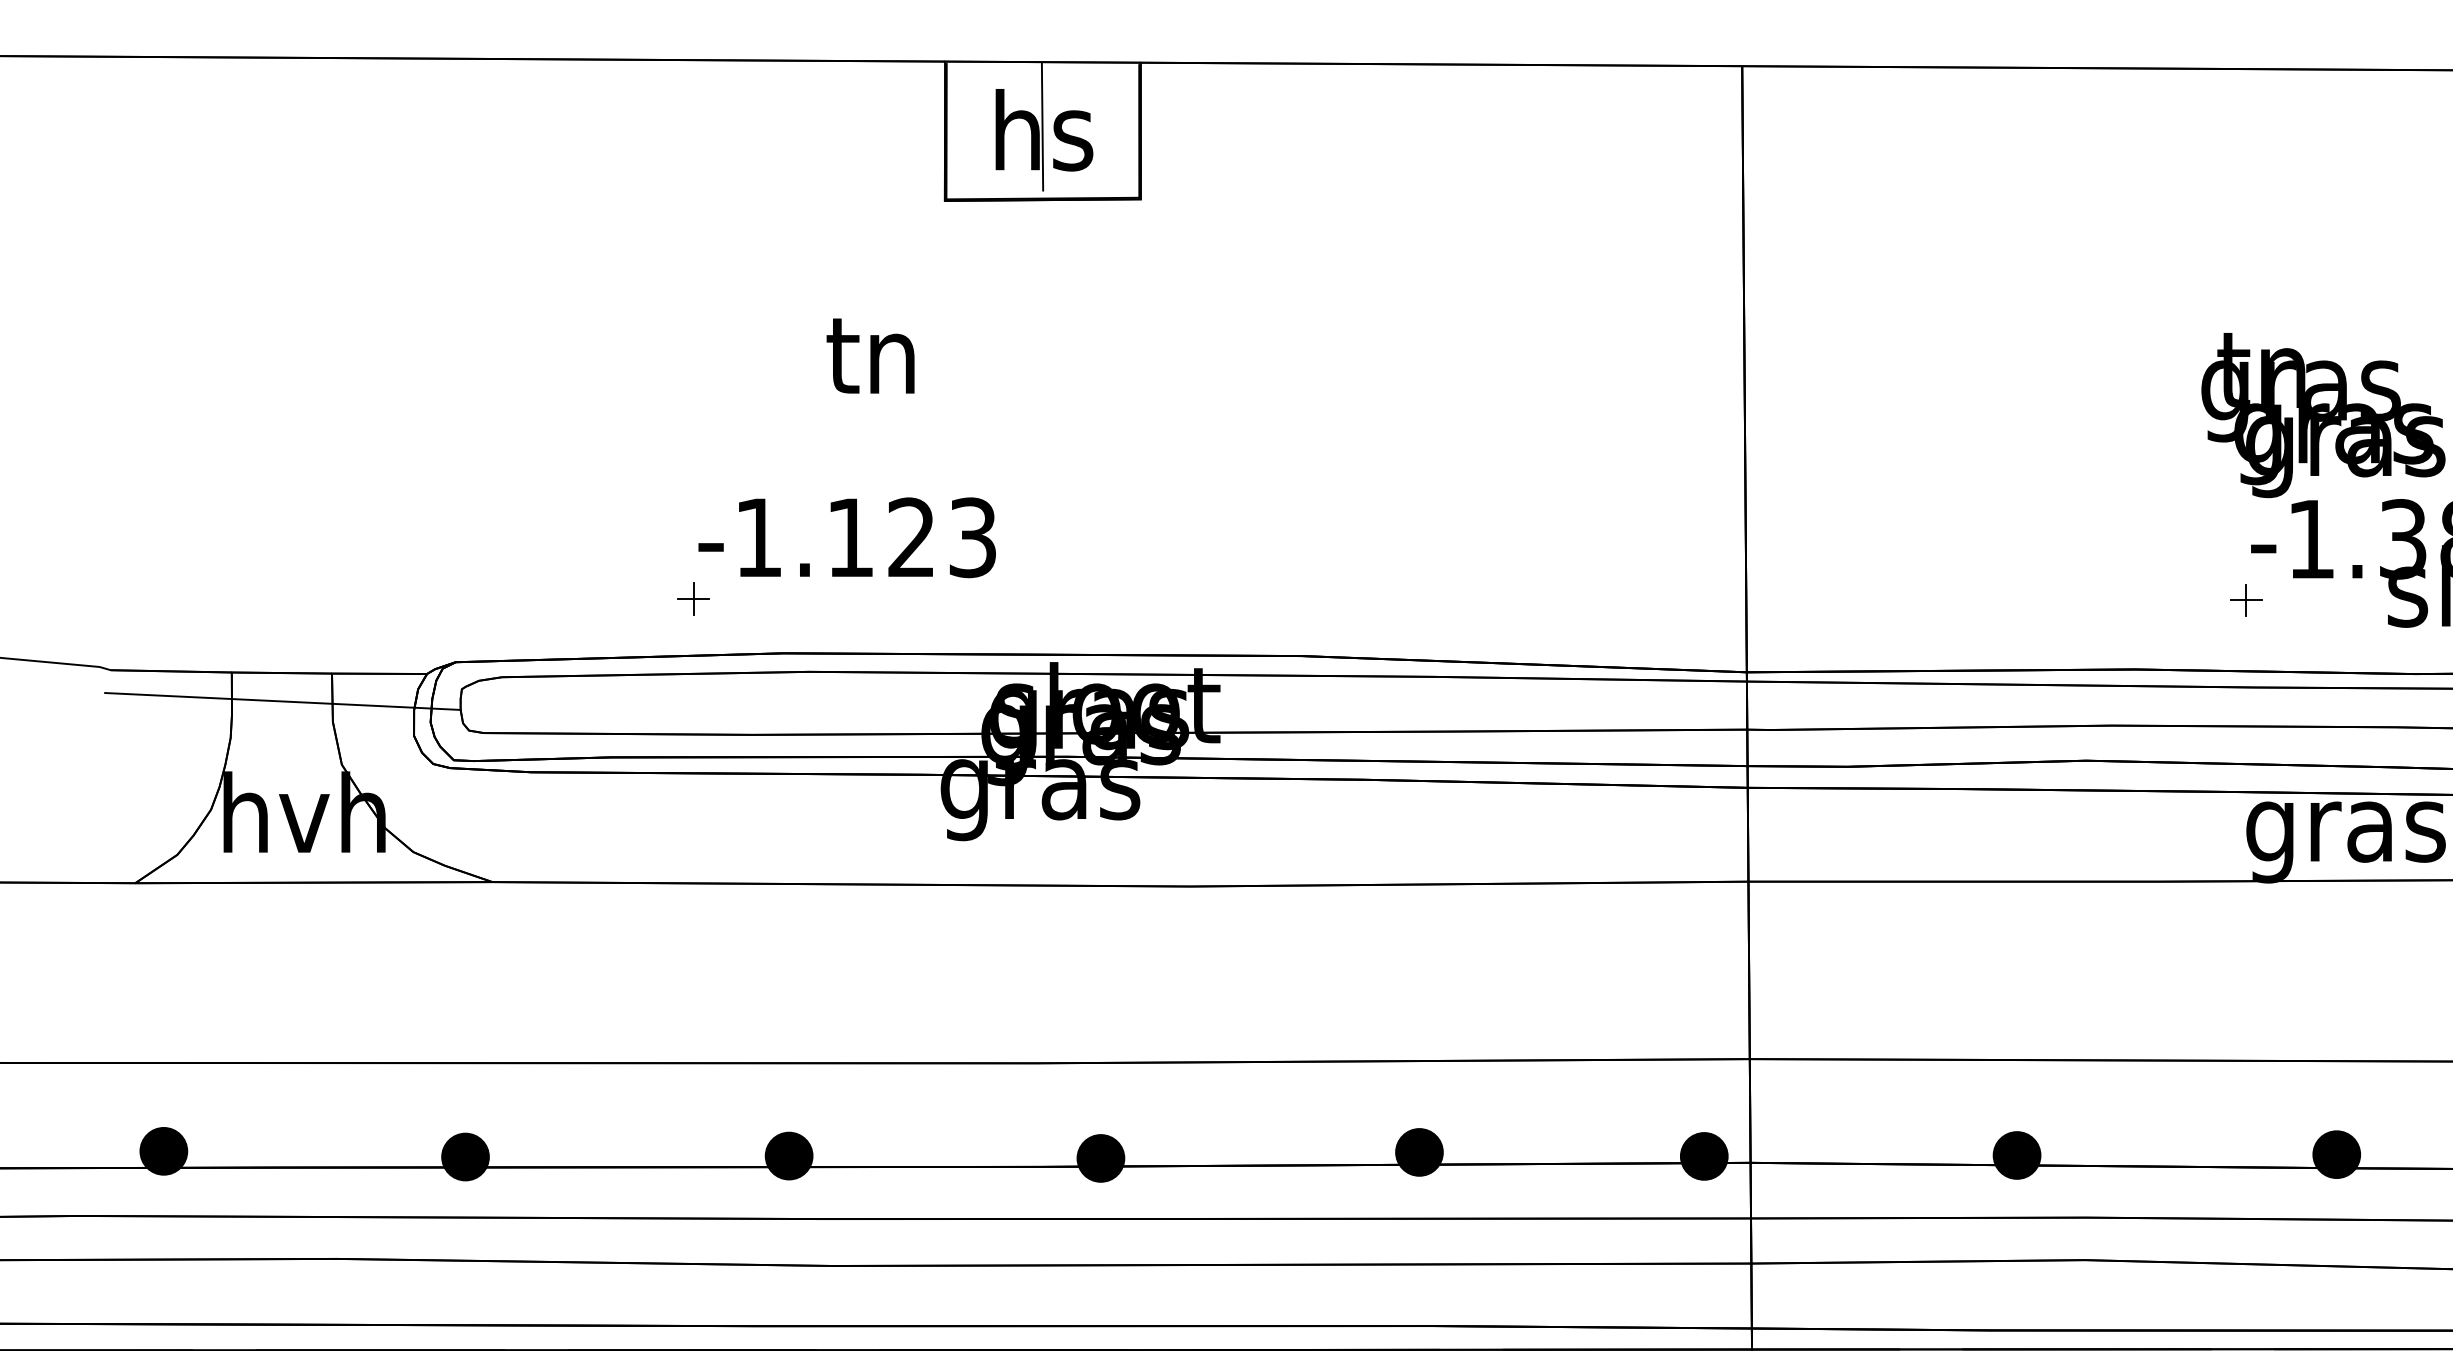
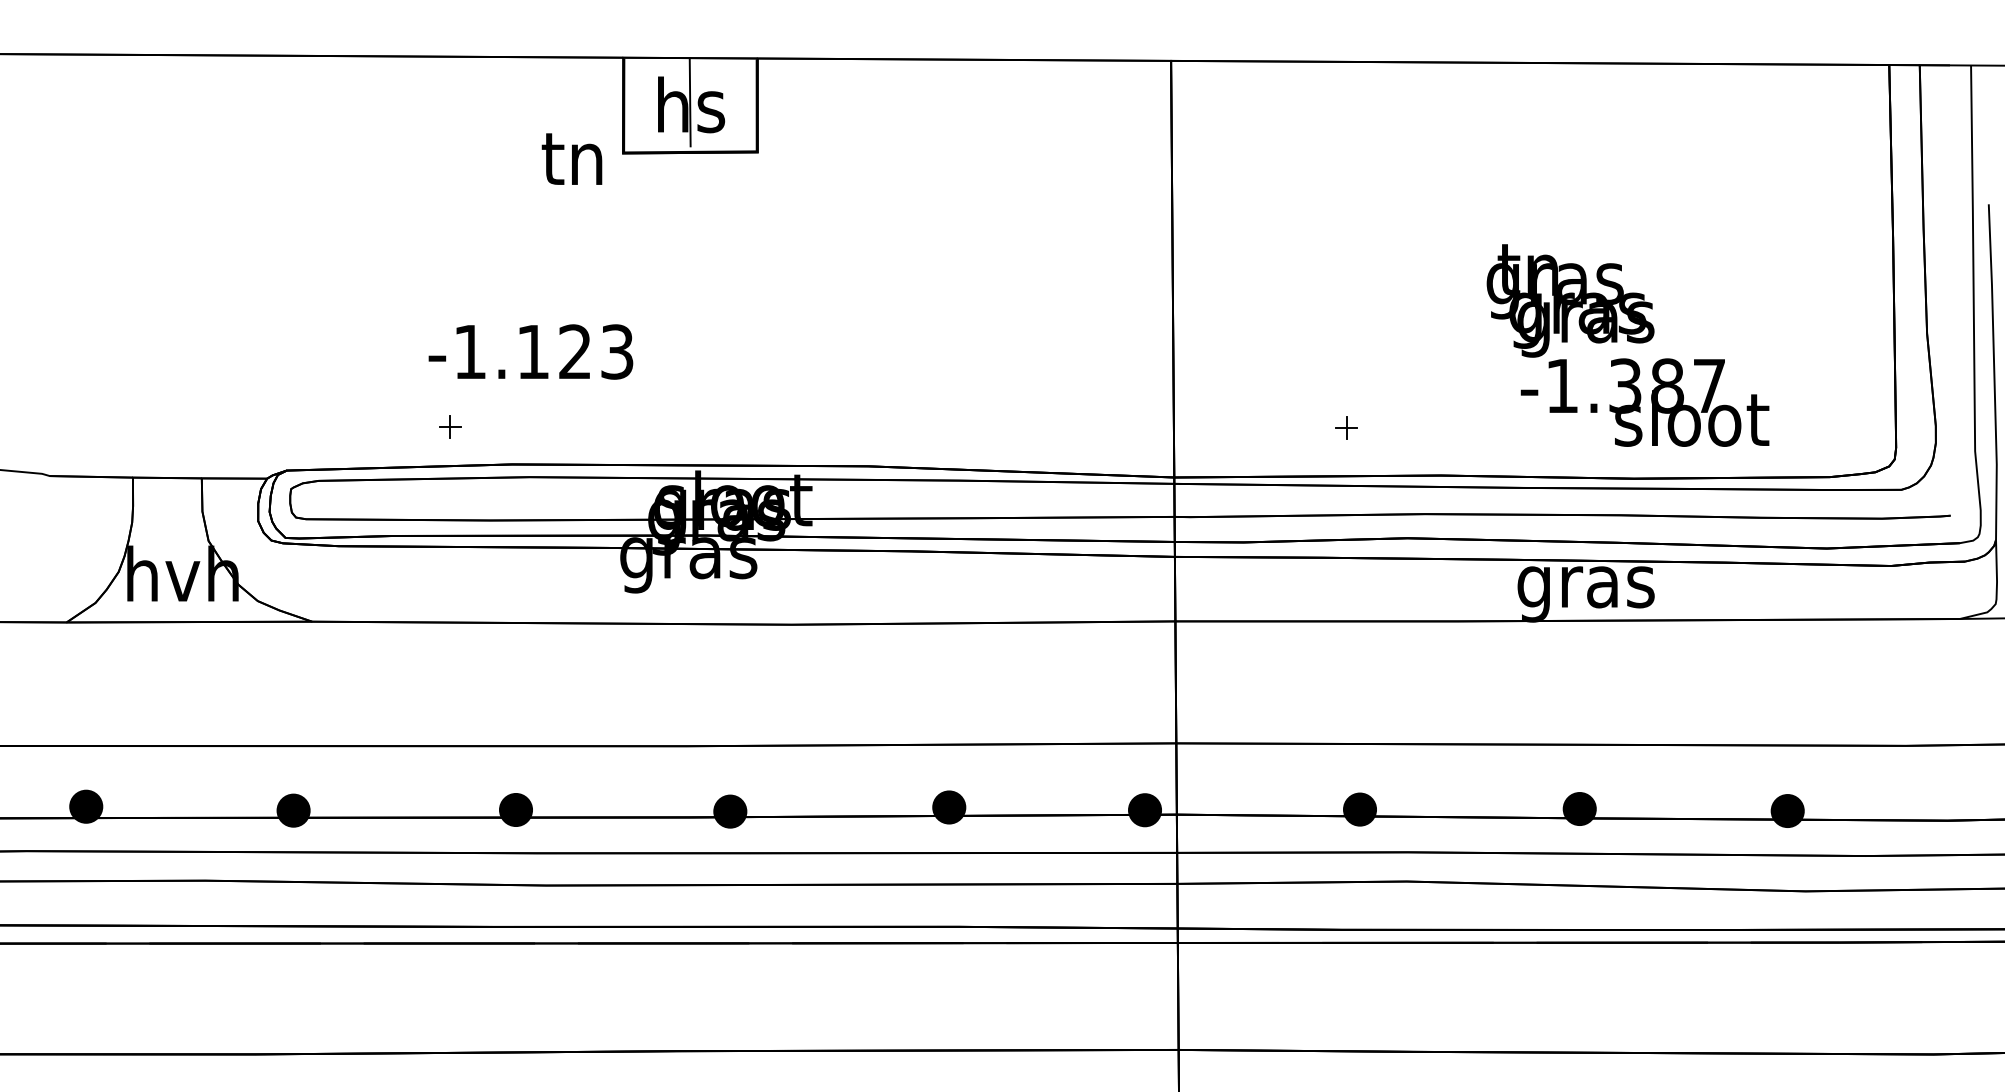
text: (869, 355) -> (571, 158), moved
text: (846, 537) -> (530, 351), moved
part: (2246, 599) -> (1346, 427), moved
line: (282, 701) -> (167, 497), removed

